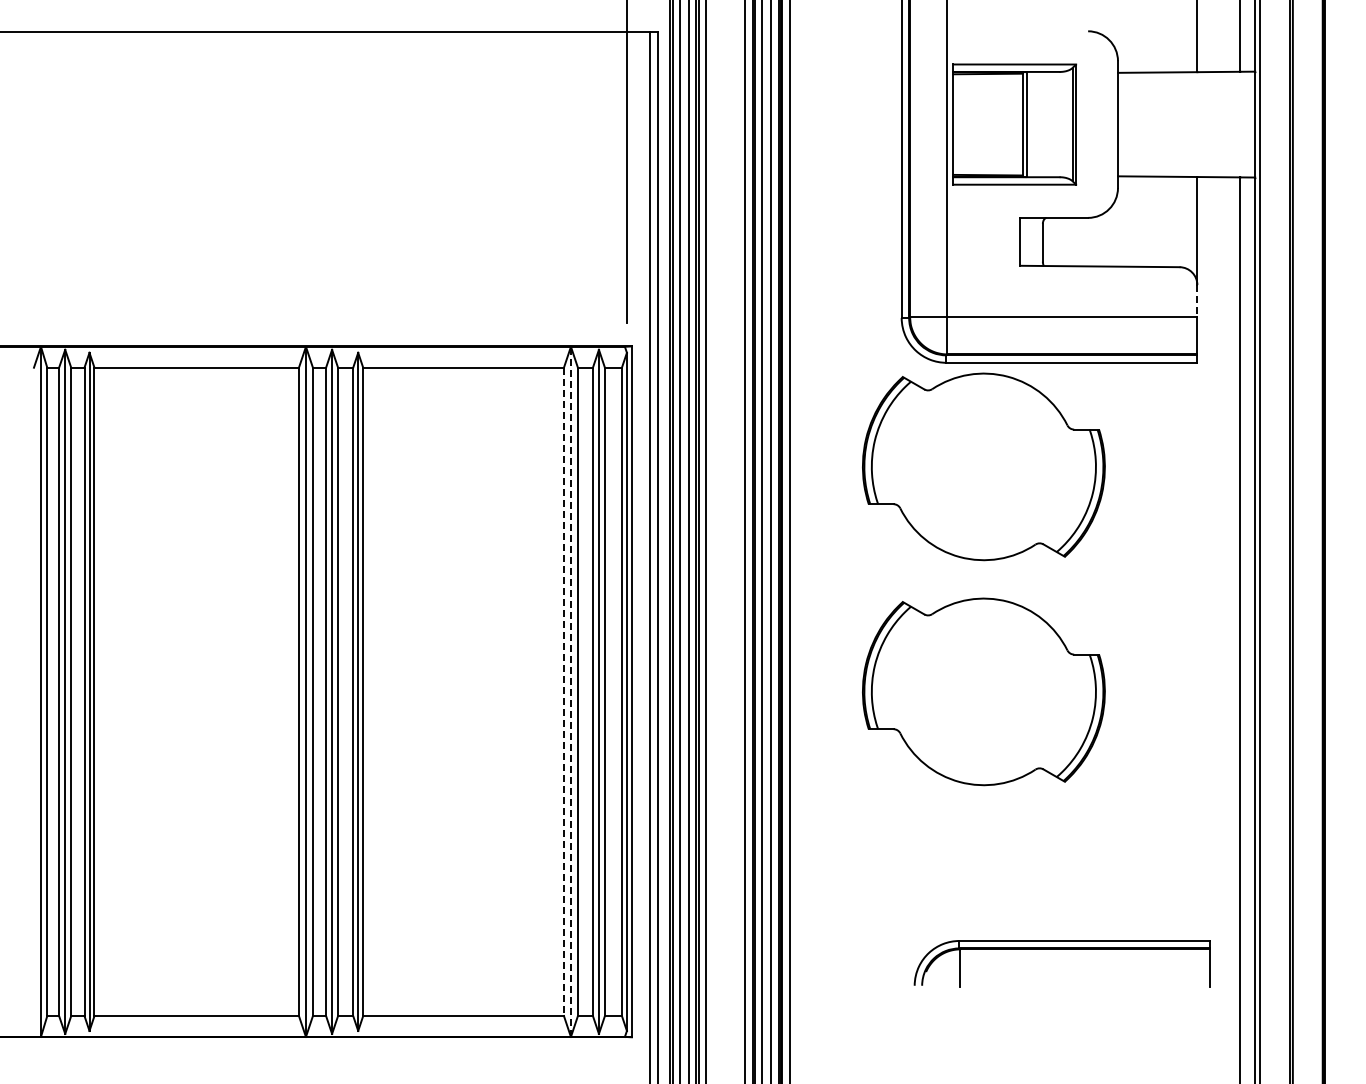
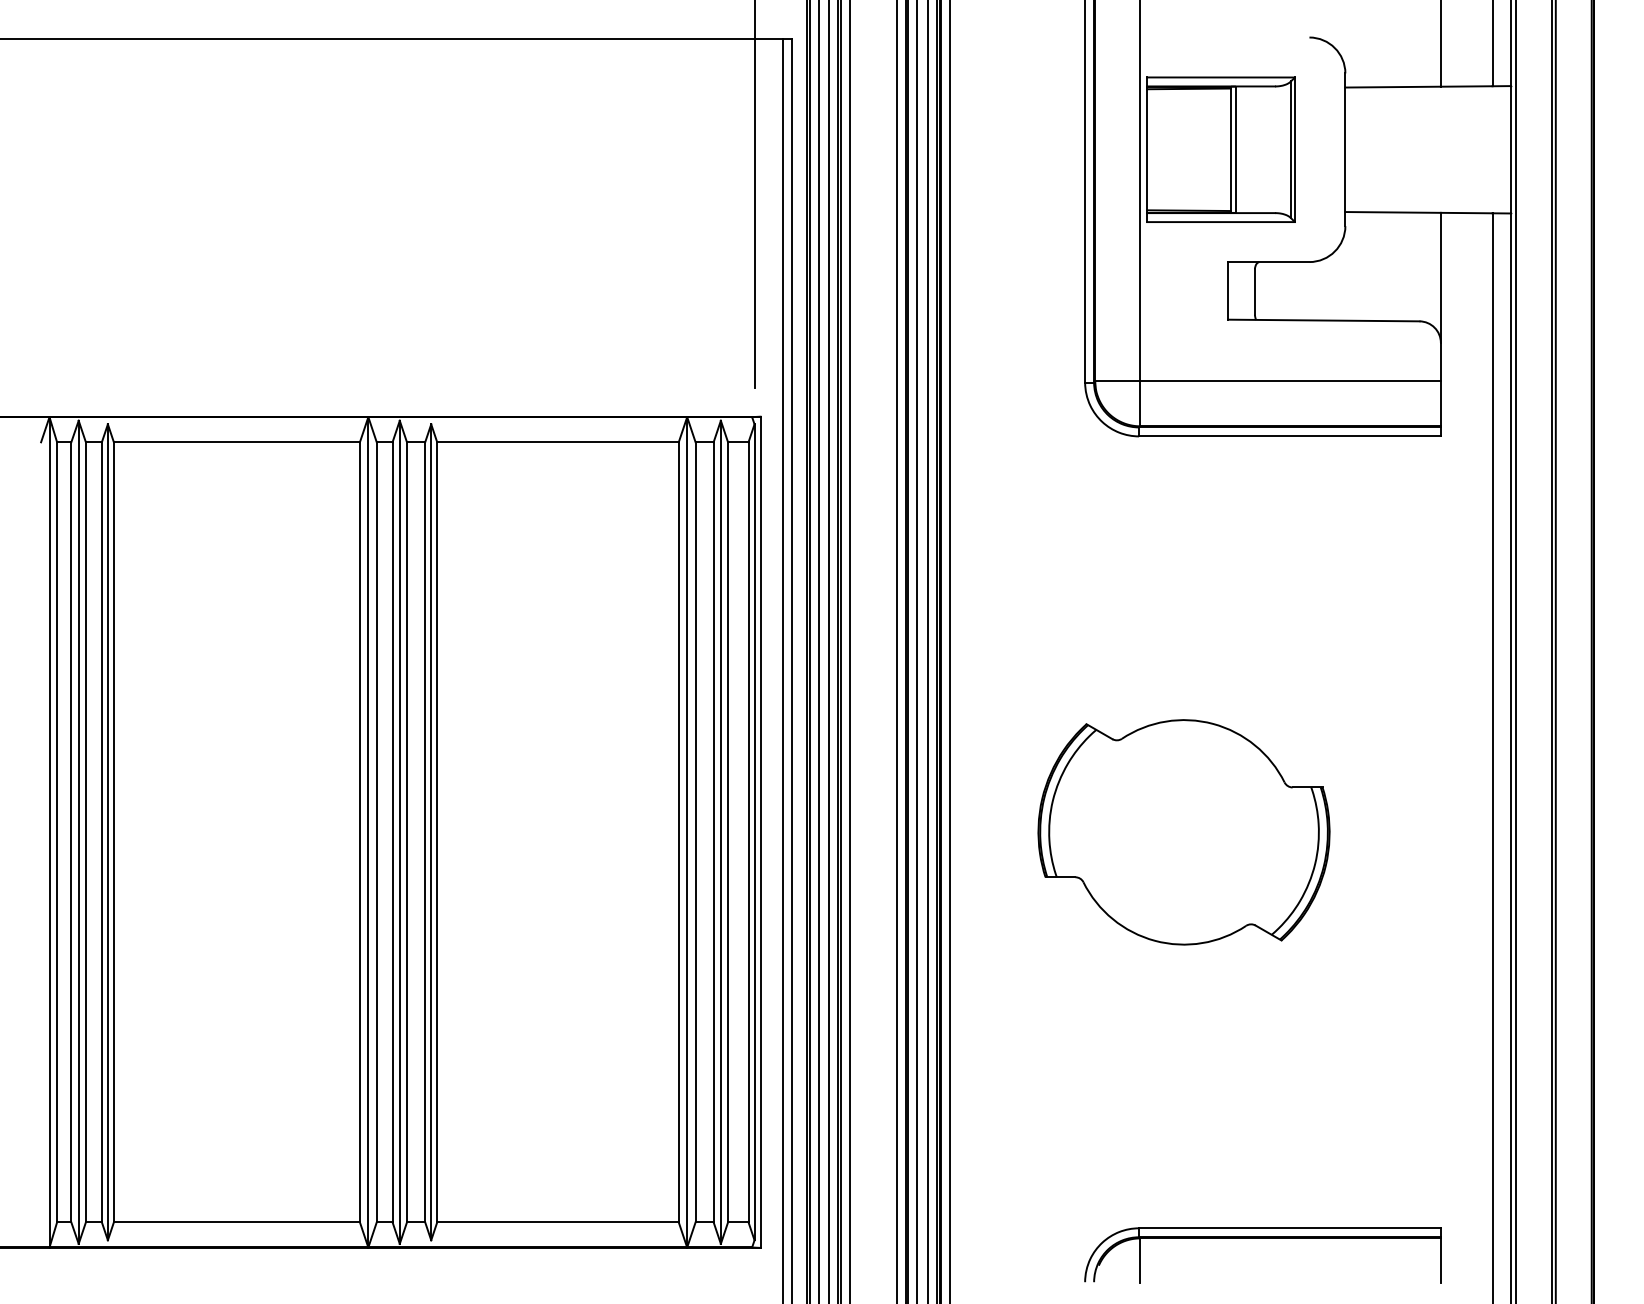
line: (1197, 301) -> (1441, 362), dashed -> solid
part: (983, 466) -> (1183, 561), removed
line: (570, 691) -> (686, 831), dashed -> solid
line: (563, 692) -> (678, 833), dashed -> solid
part: (1061, 949) -> (1261, 1238), moved

